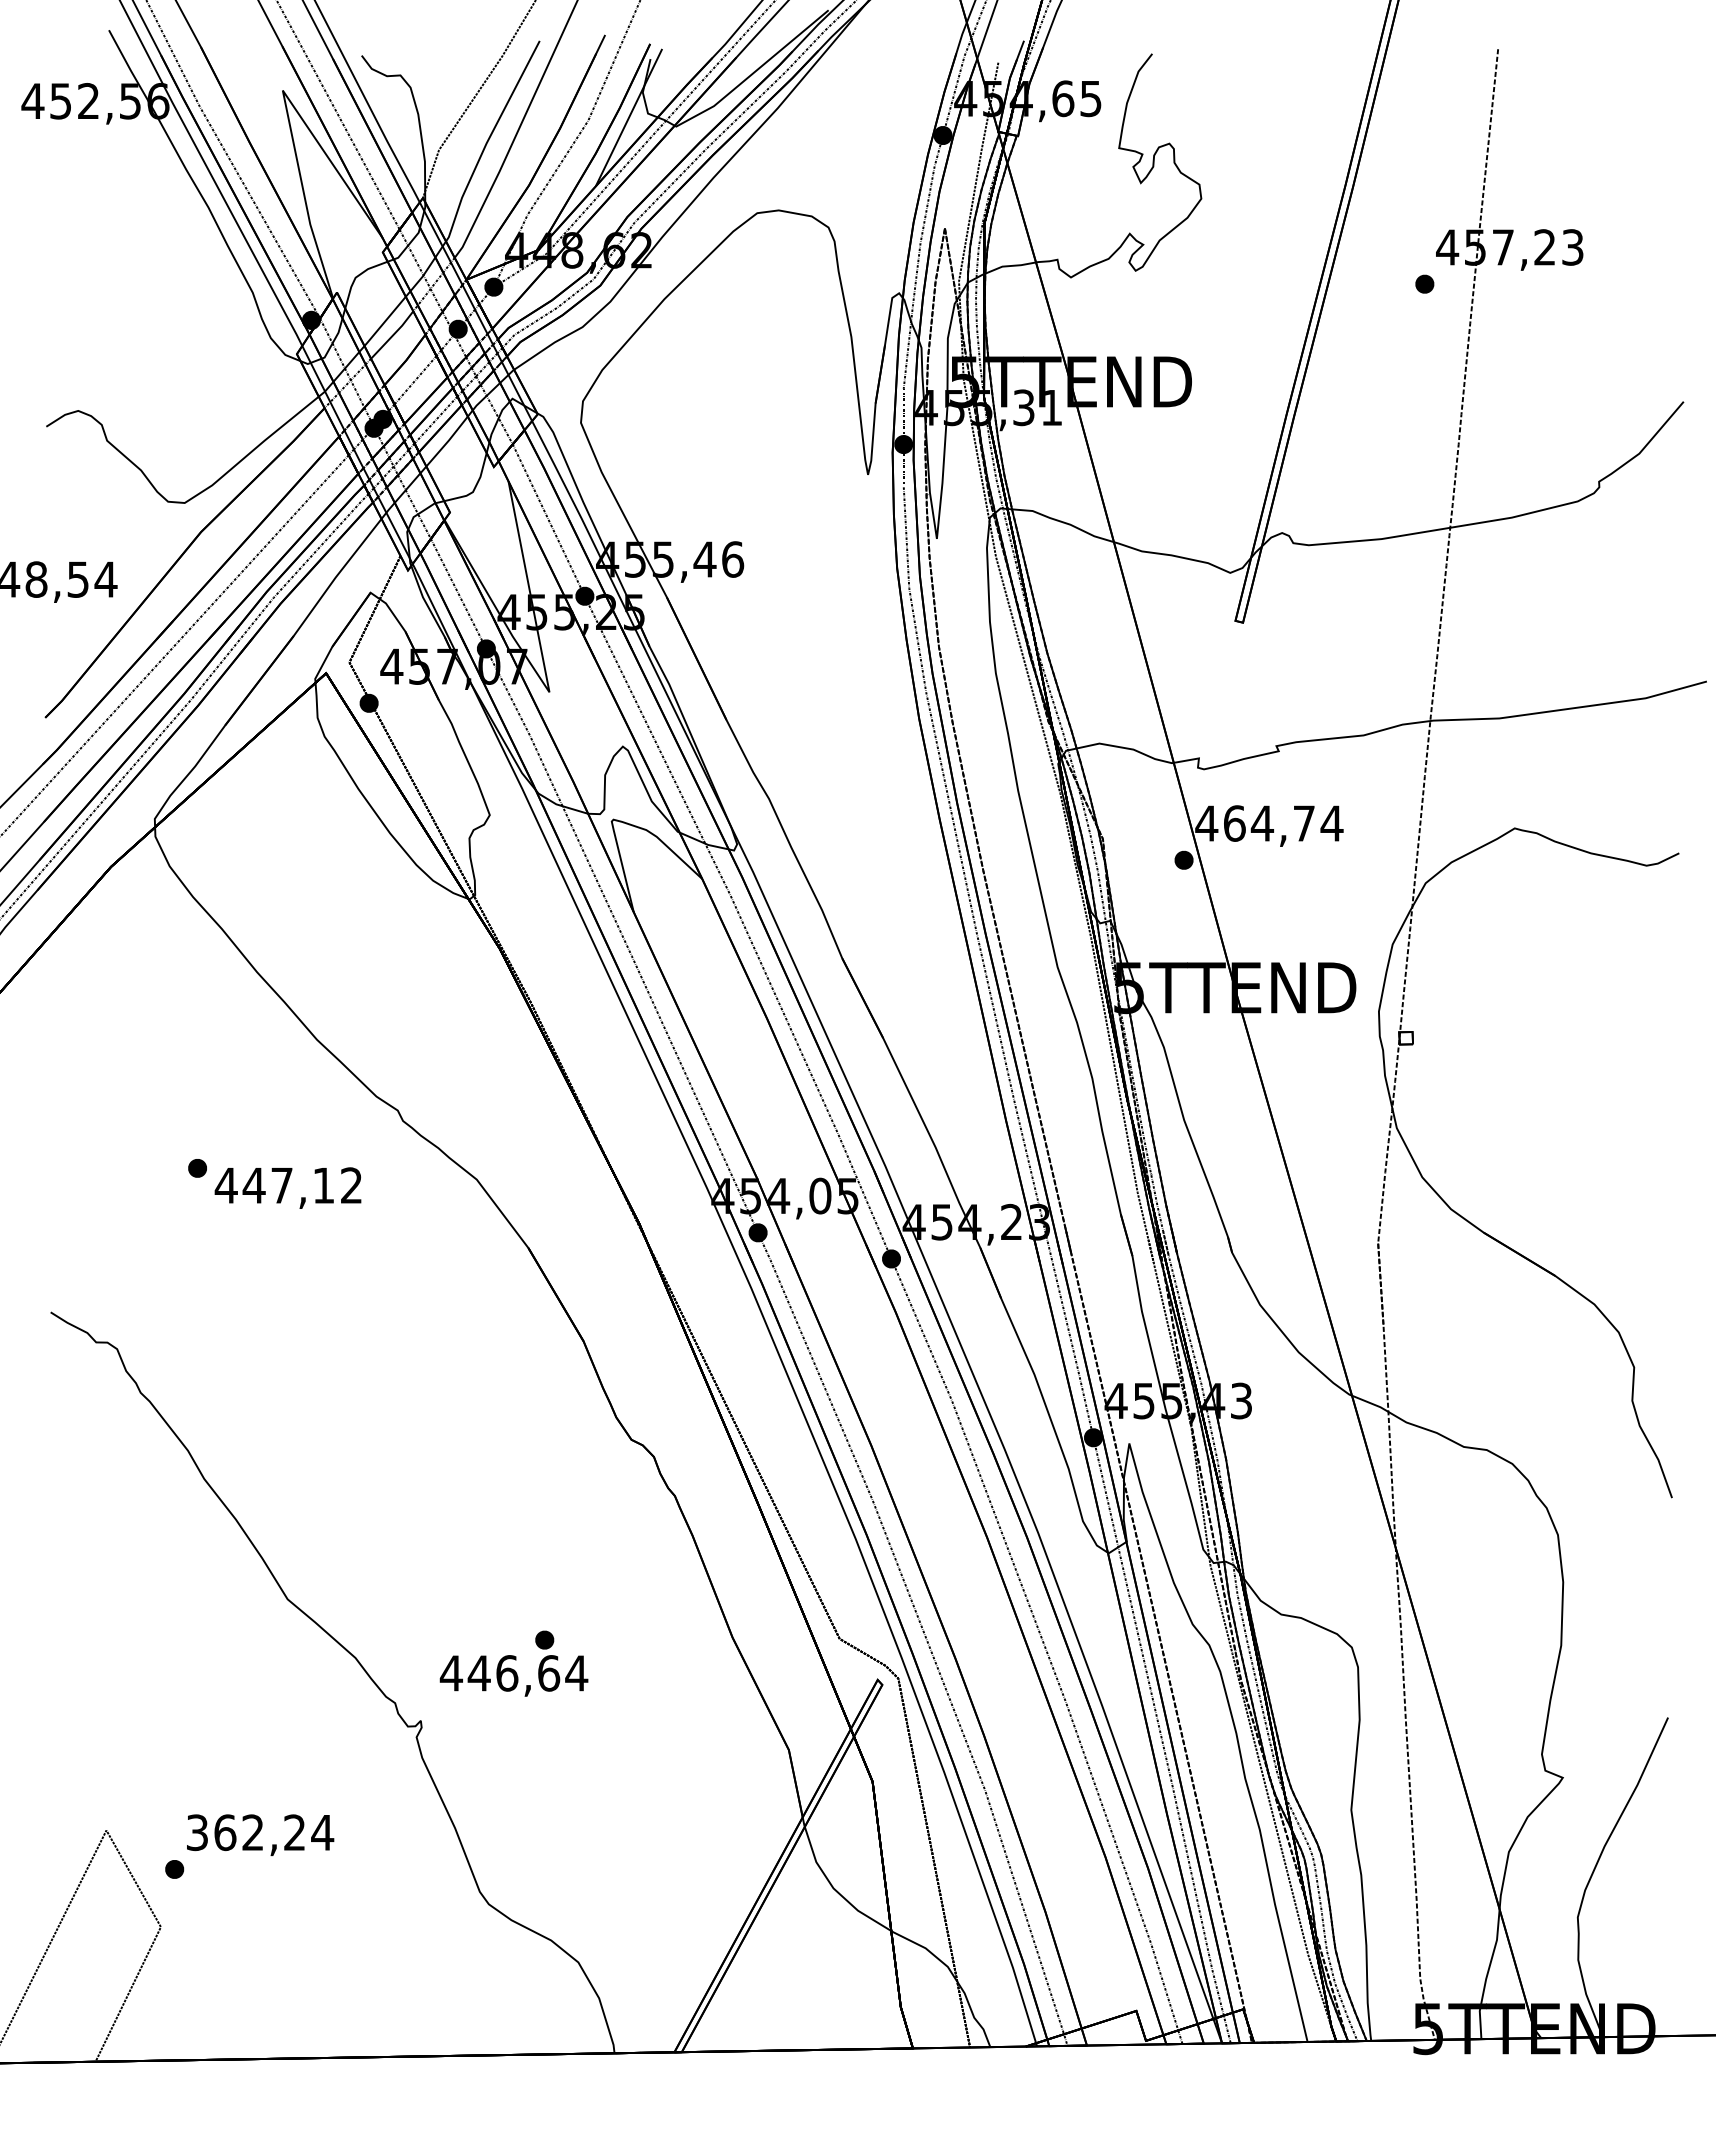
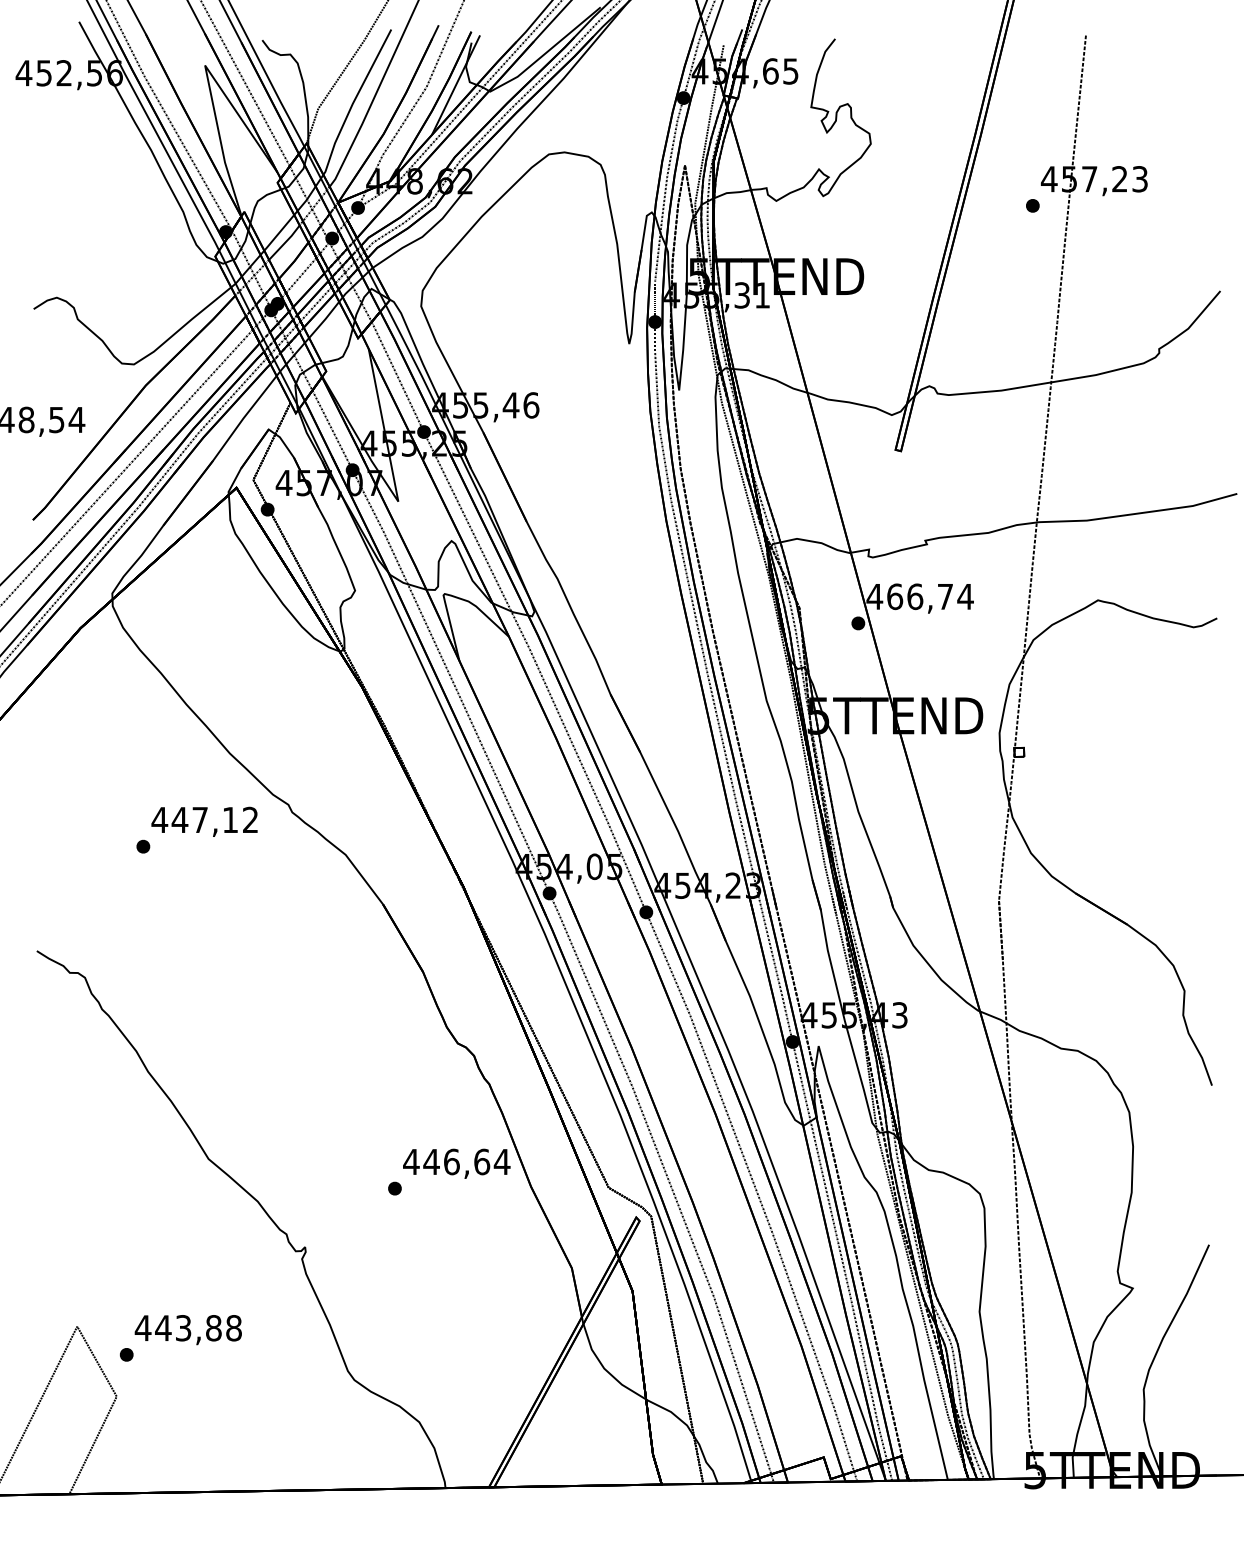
text: (1262, 823) -> (915, 596), 464,74 -> 466,74
text: (287, 1187) -> (204, 821), moved
text: (513, 1675) -> (456, 1163), moved
text: (259, 1832) -> (188, 1328), 362,24 -> 443,88

